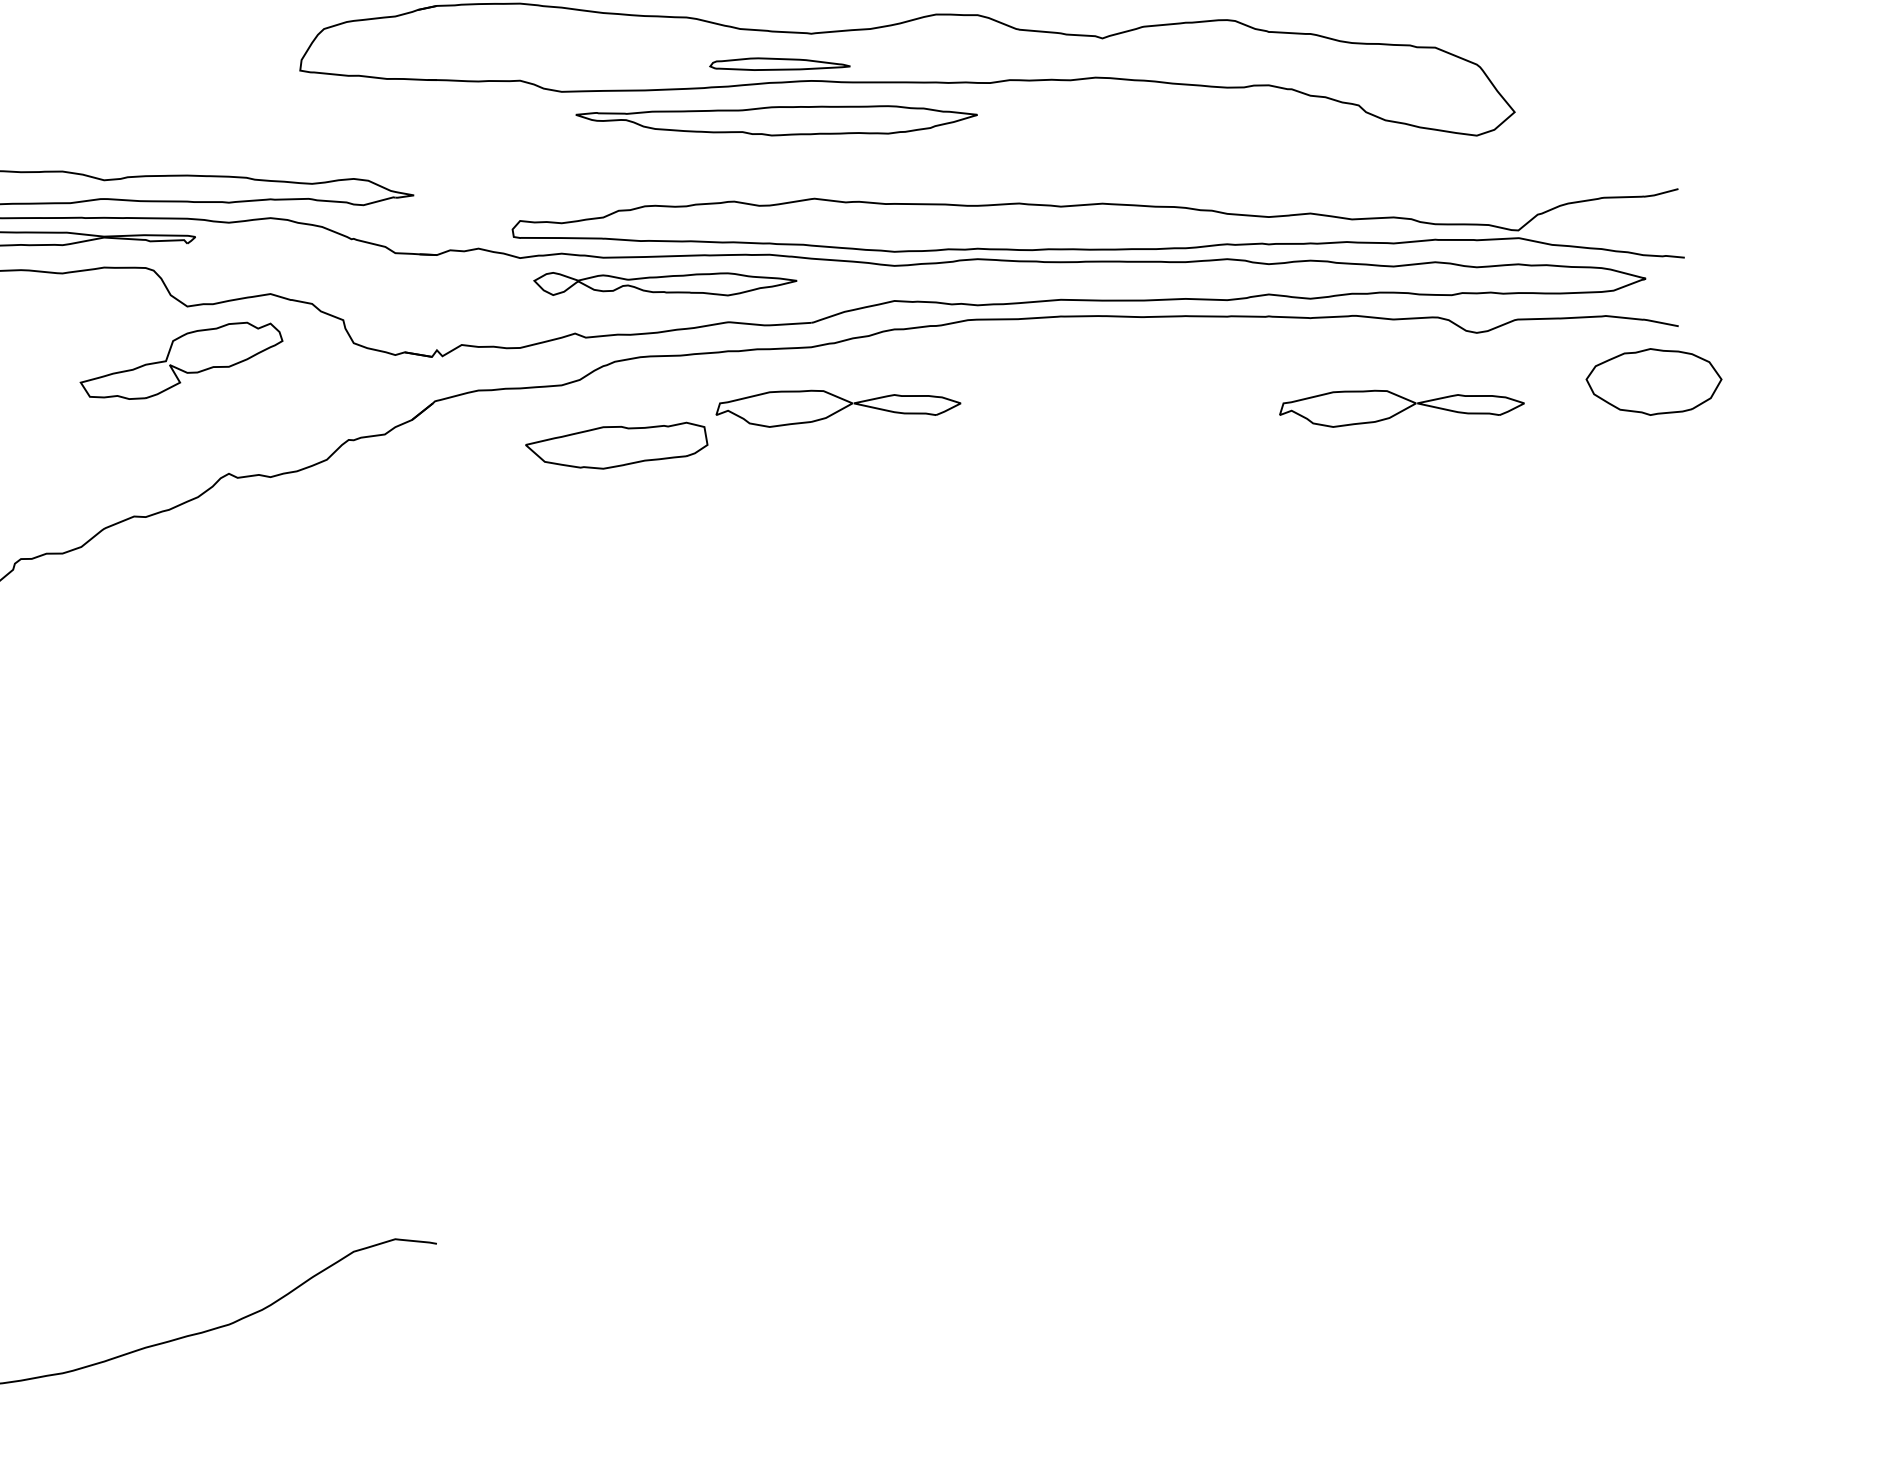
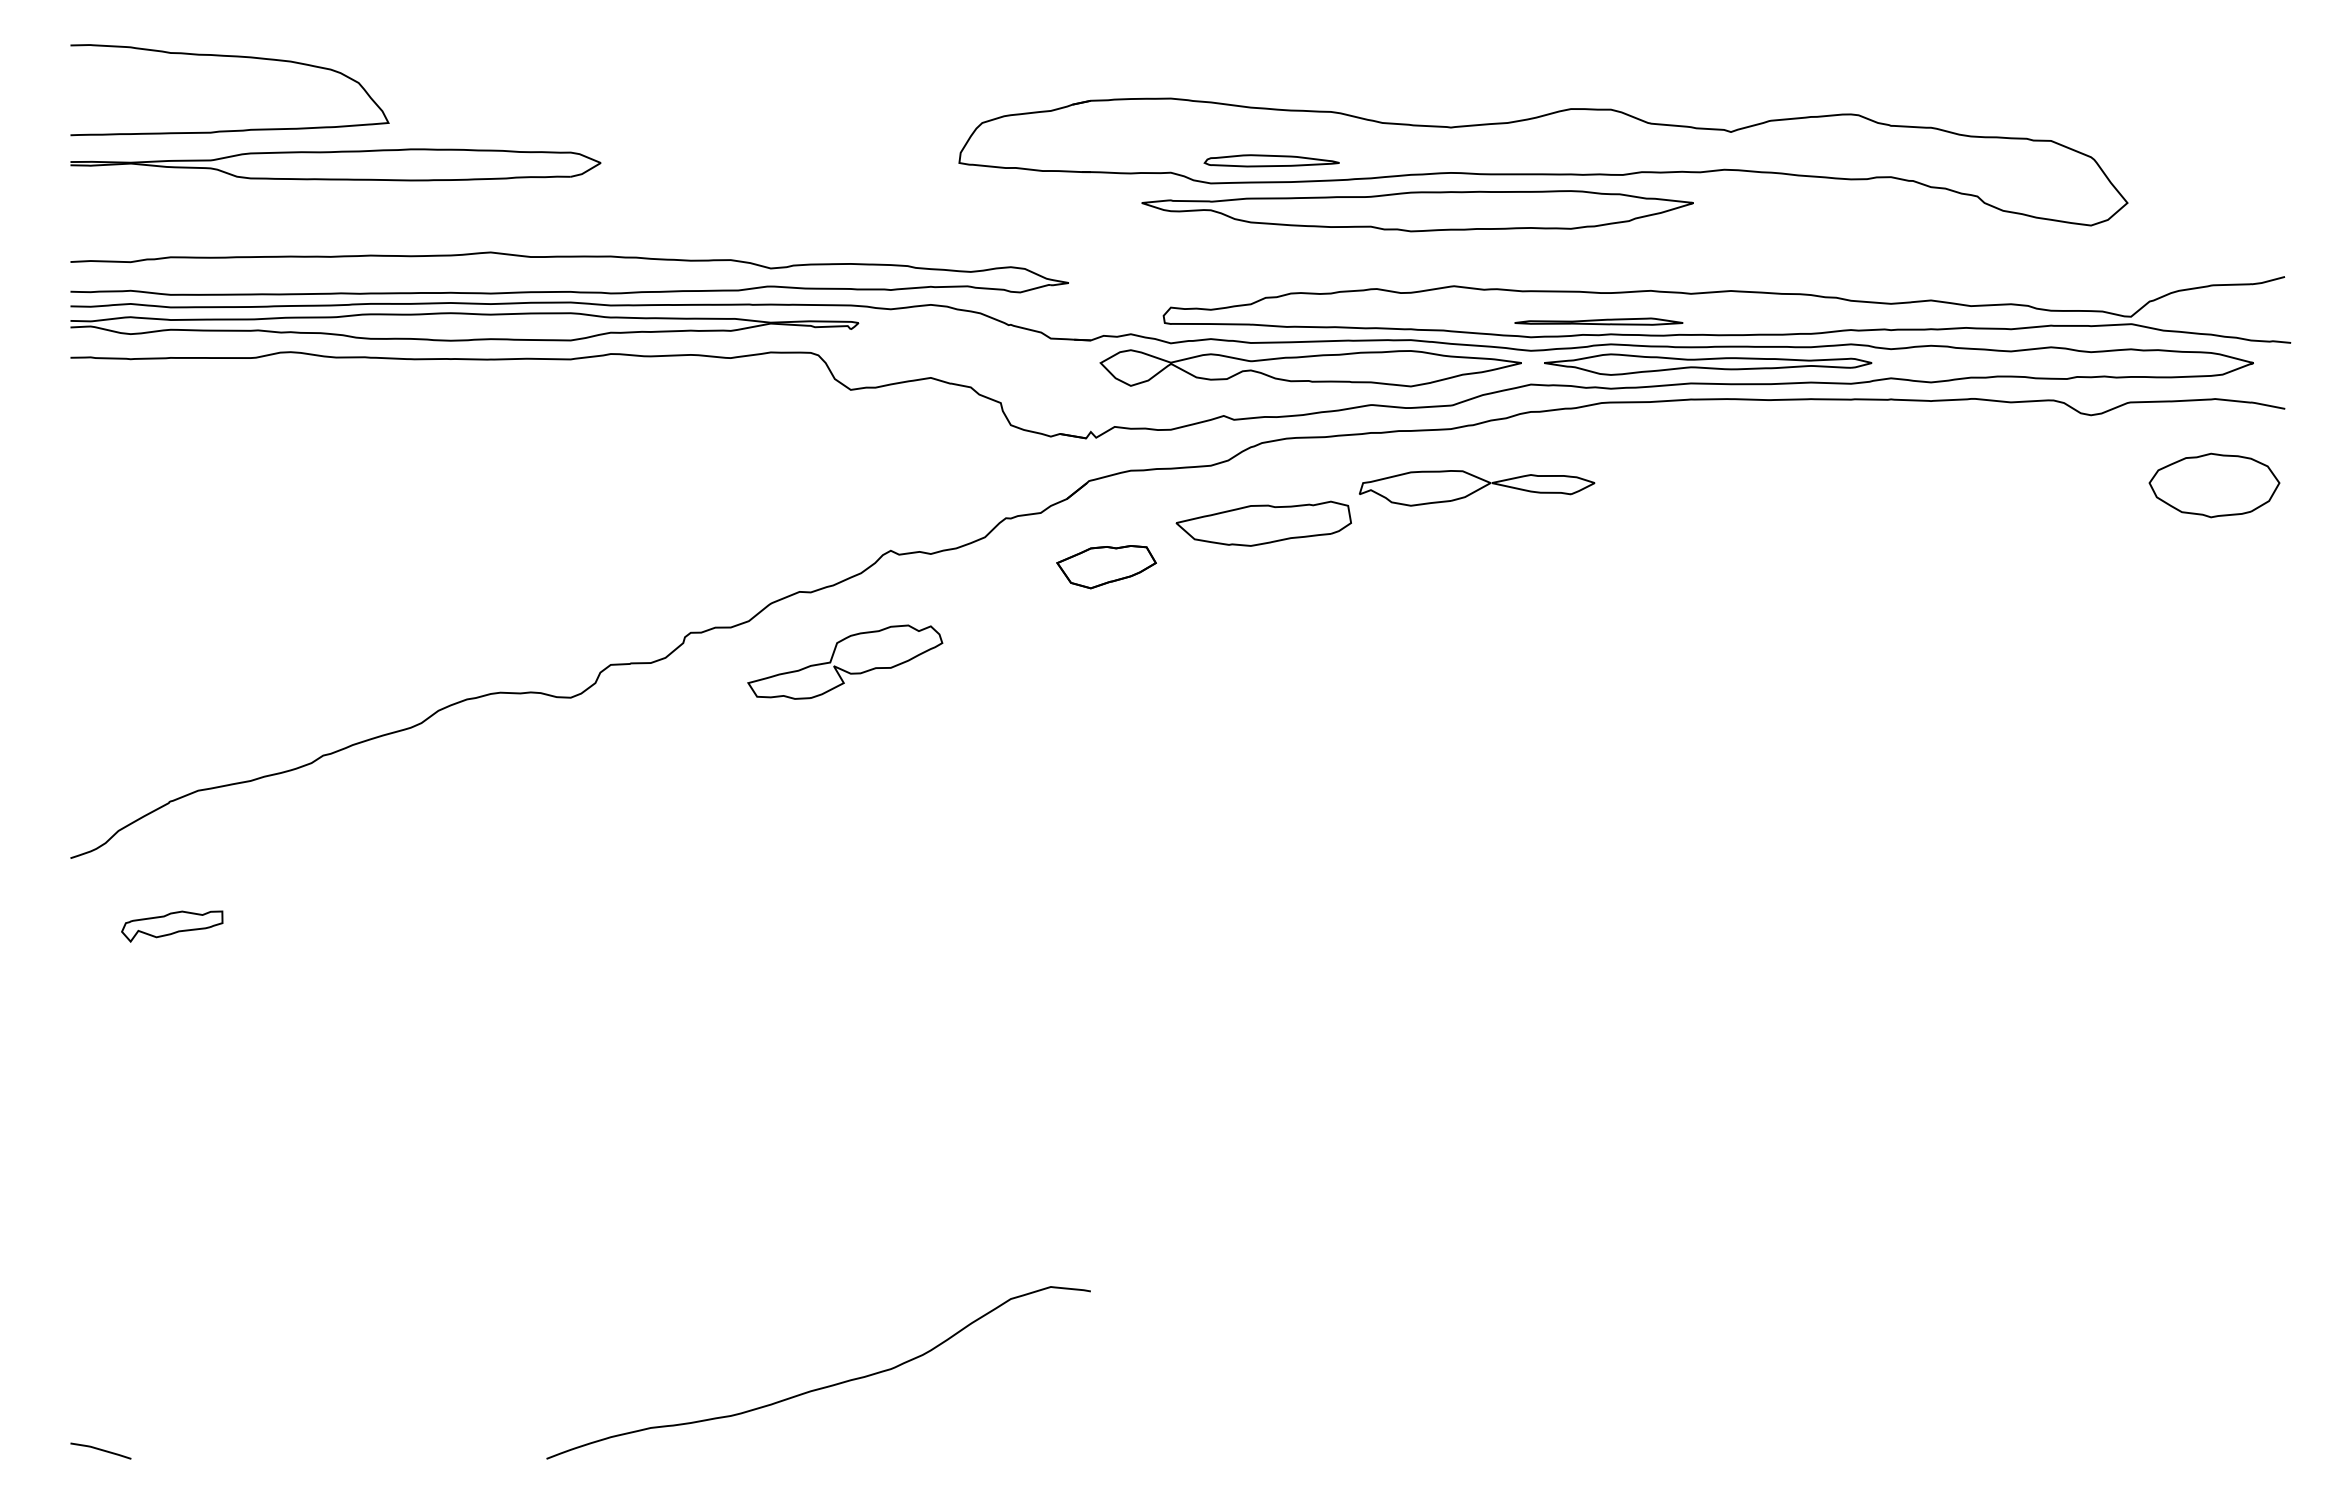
part: (779, 63) -> (1271, 160), moved
part: (776, 121) -> (1417, 211), size x1.43
part: (964, 235) -> (1598, 321), added
part: (1079, 280) -> (1708, 364), added
part: (665, 284) -> (1310, 368), size x1.67
part: (181, 360) -> (845, 661), moved
part: (1654, 381) -> (2214, 485), moved
part: (1402, 409) -> (2019, 488), removed
part: (453, 491) -> (1106, 567), added

